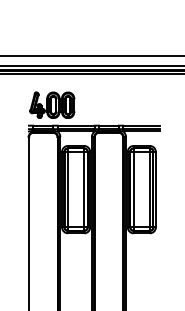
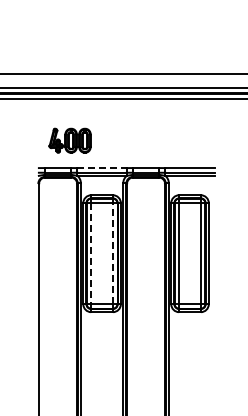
part: (51, 105) -> (69, 140), size x0.7
line: (76, 125) -> (102, 168), solid -> dashed
line: (83, 189) -> (112, 253), solid -> dashed
line: (68, 190) -> (91, 254), solid -> dashed

